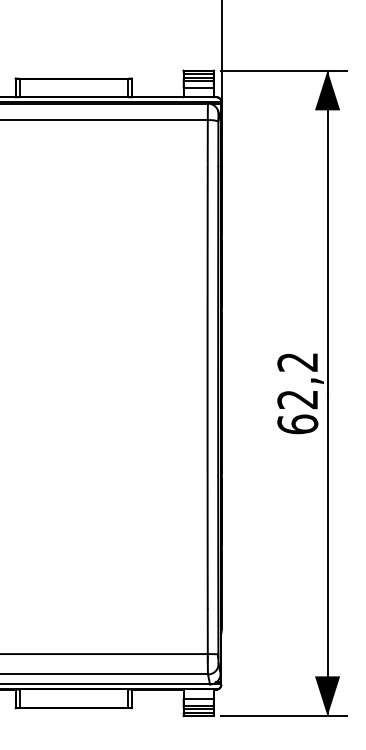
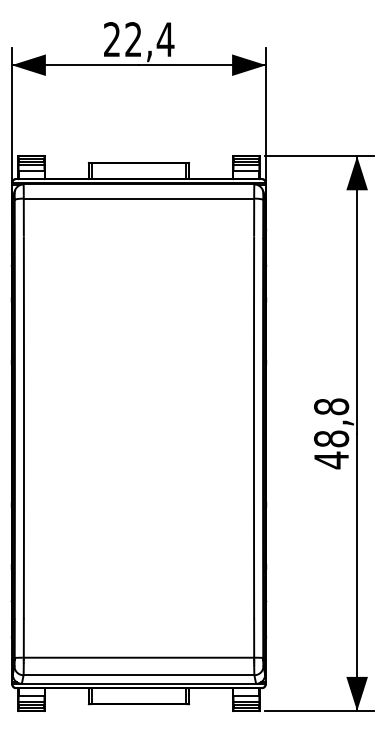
text: (297, 393) -> (331, 433), 62,2 -> 48,8

